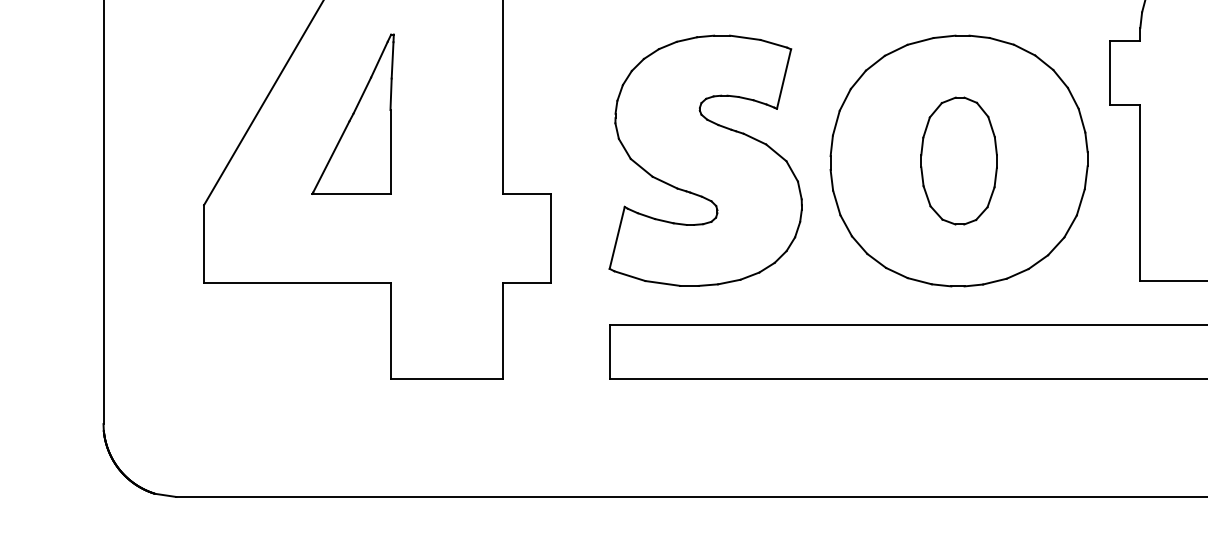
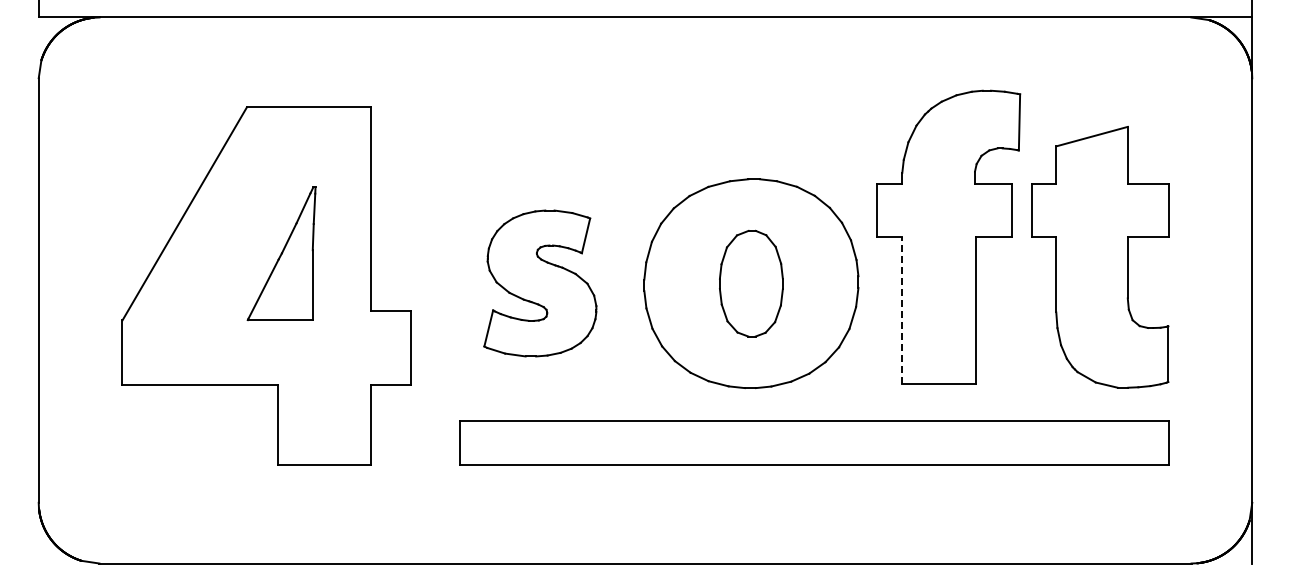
part: (352, 113) -> (281, 253), moved
part: (705, 160) -> (540, 283), size x0.7
line: (1140, 193) -> (902, 310), solid -> dashed

